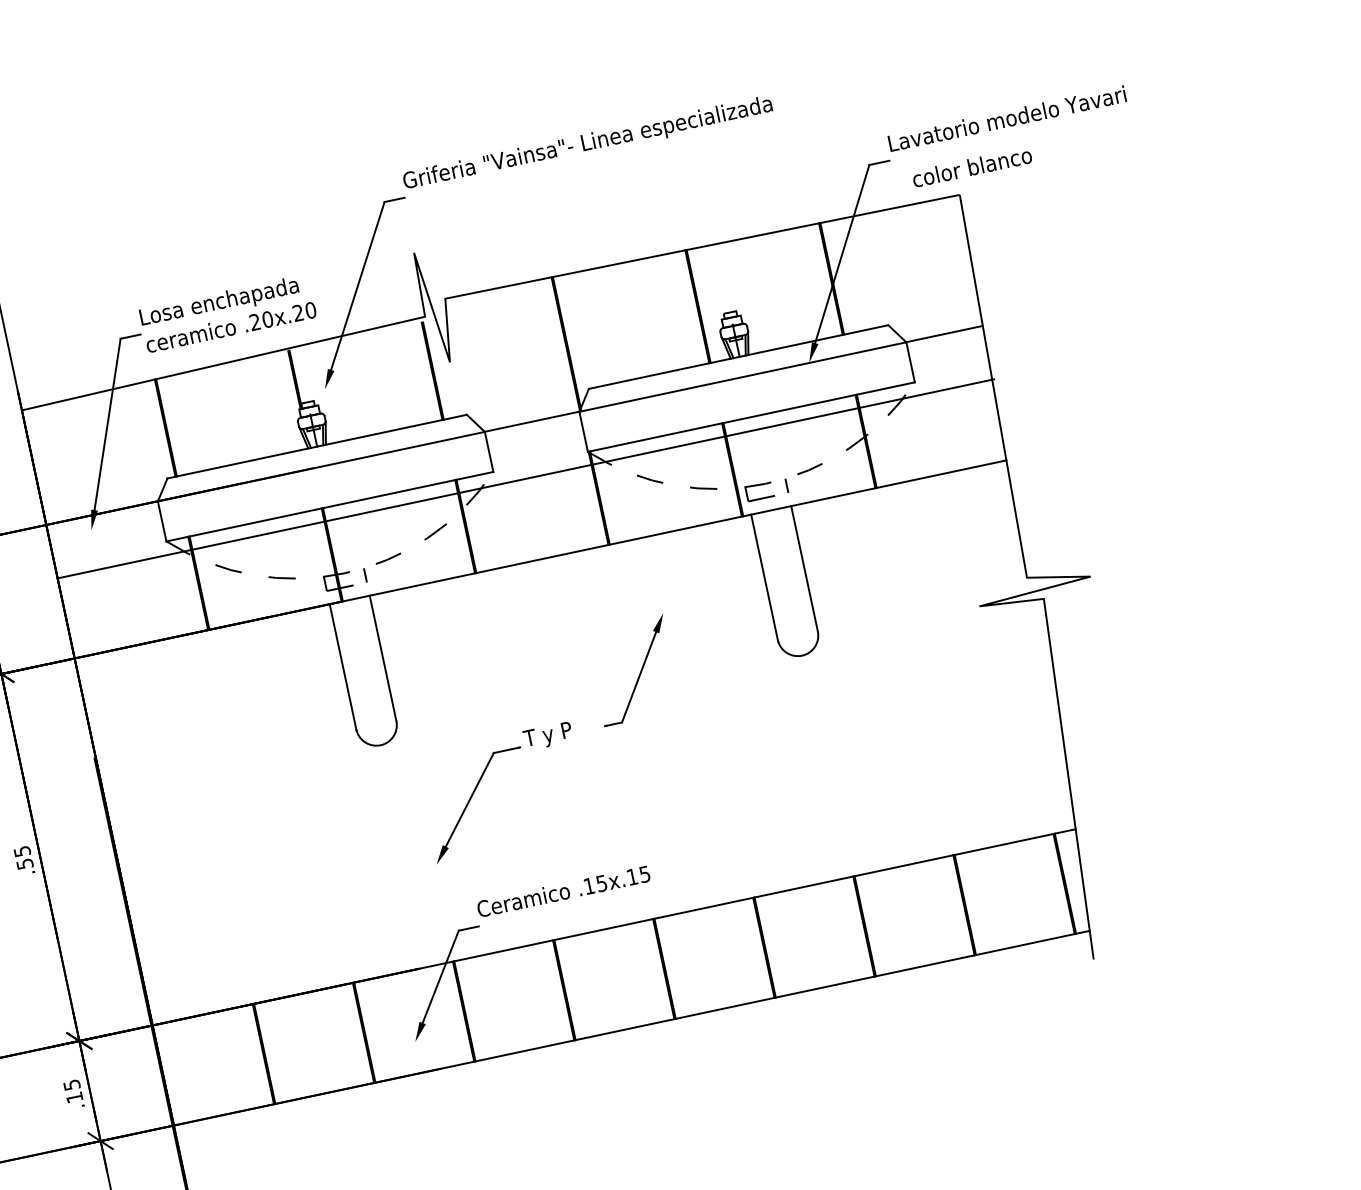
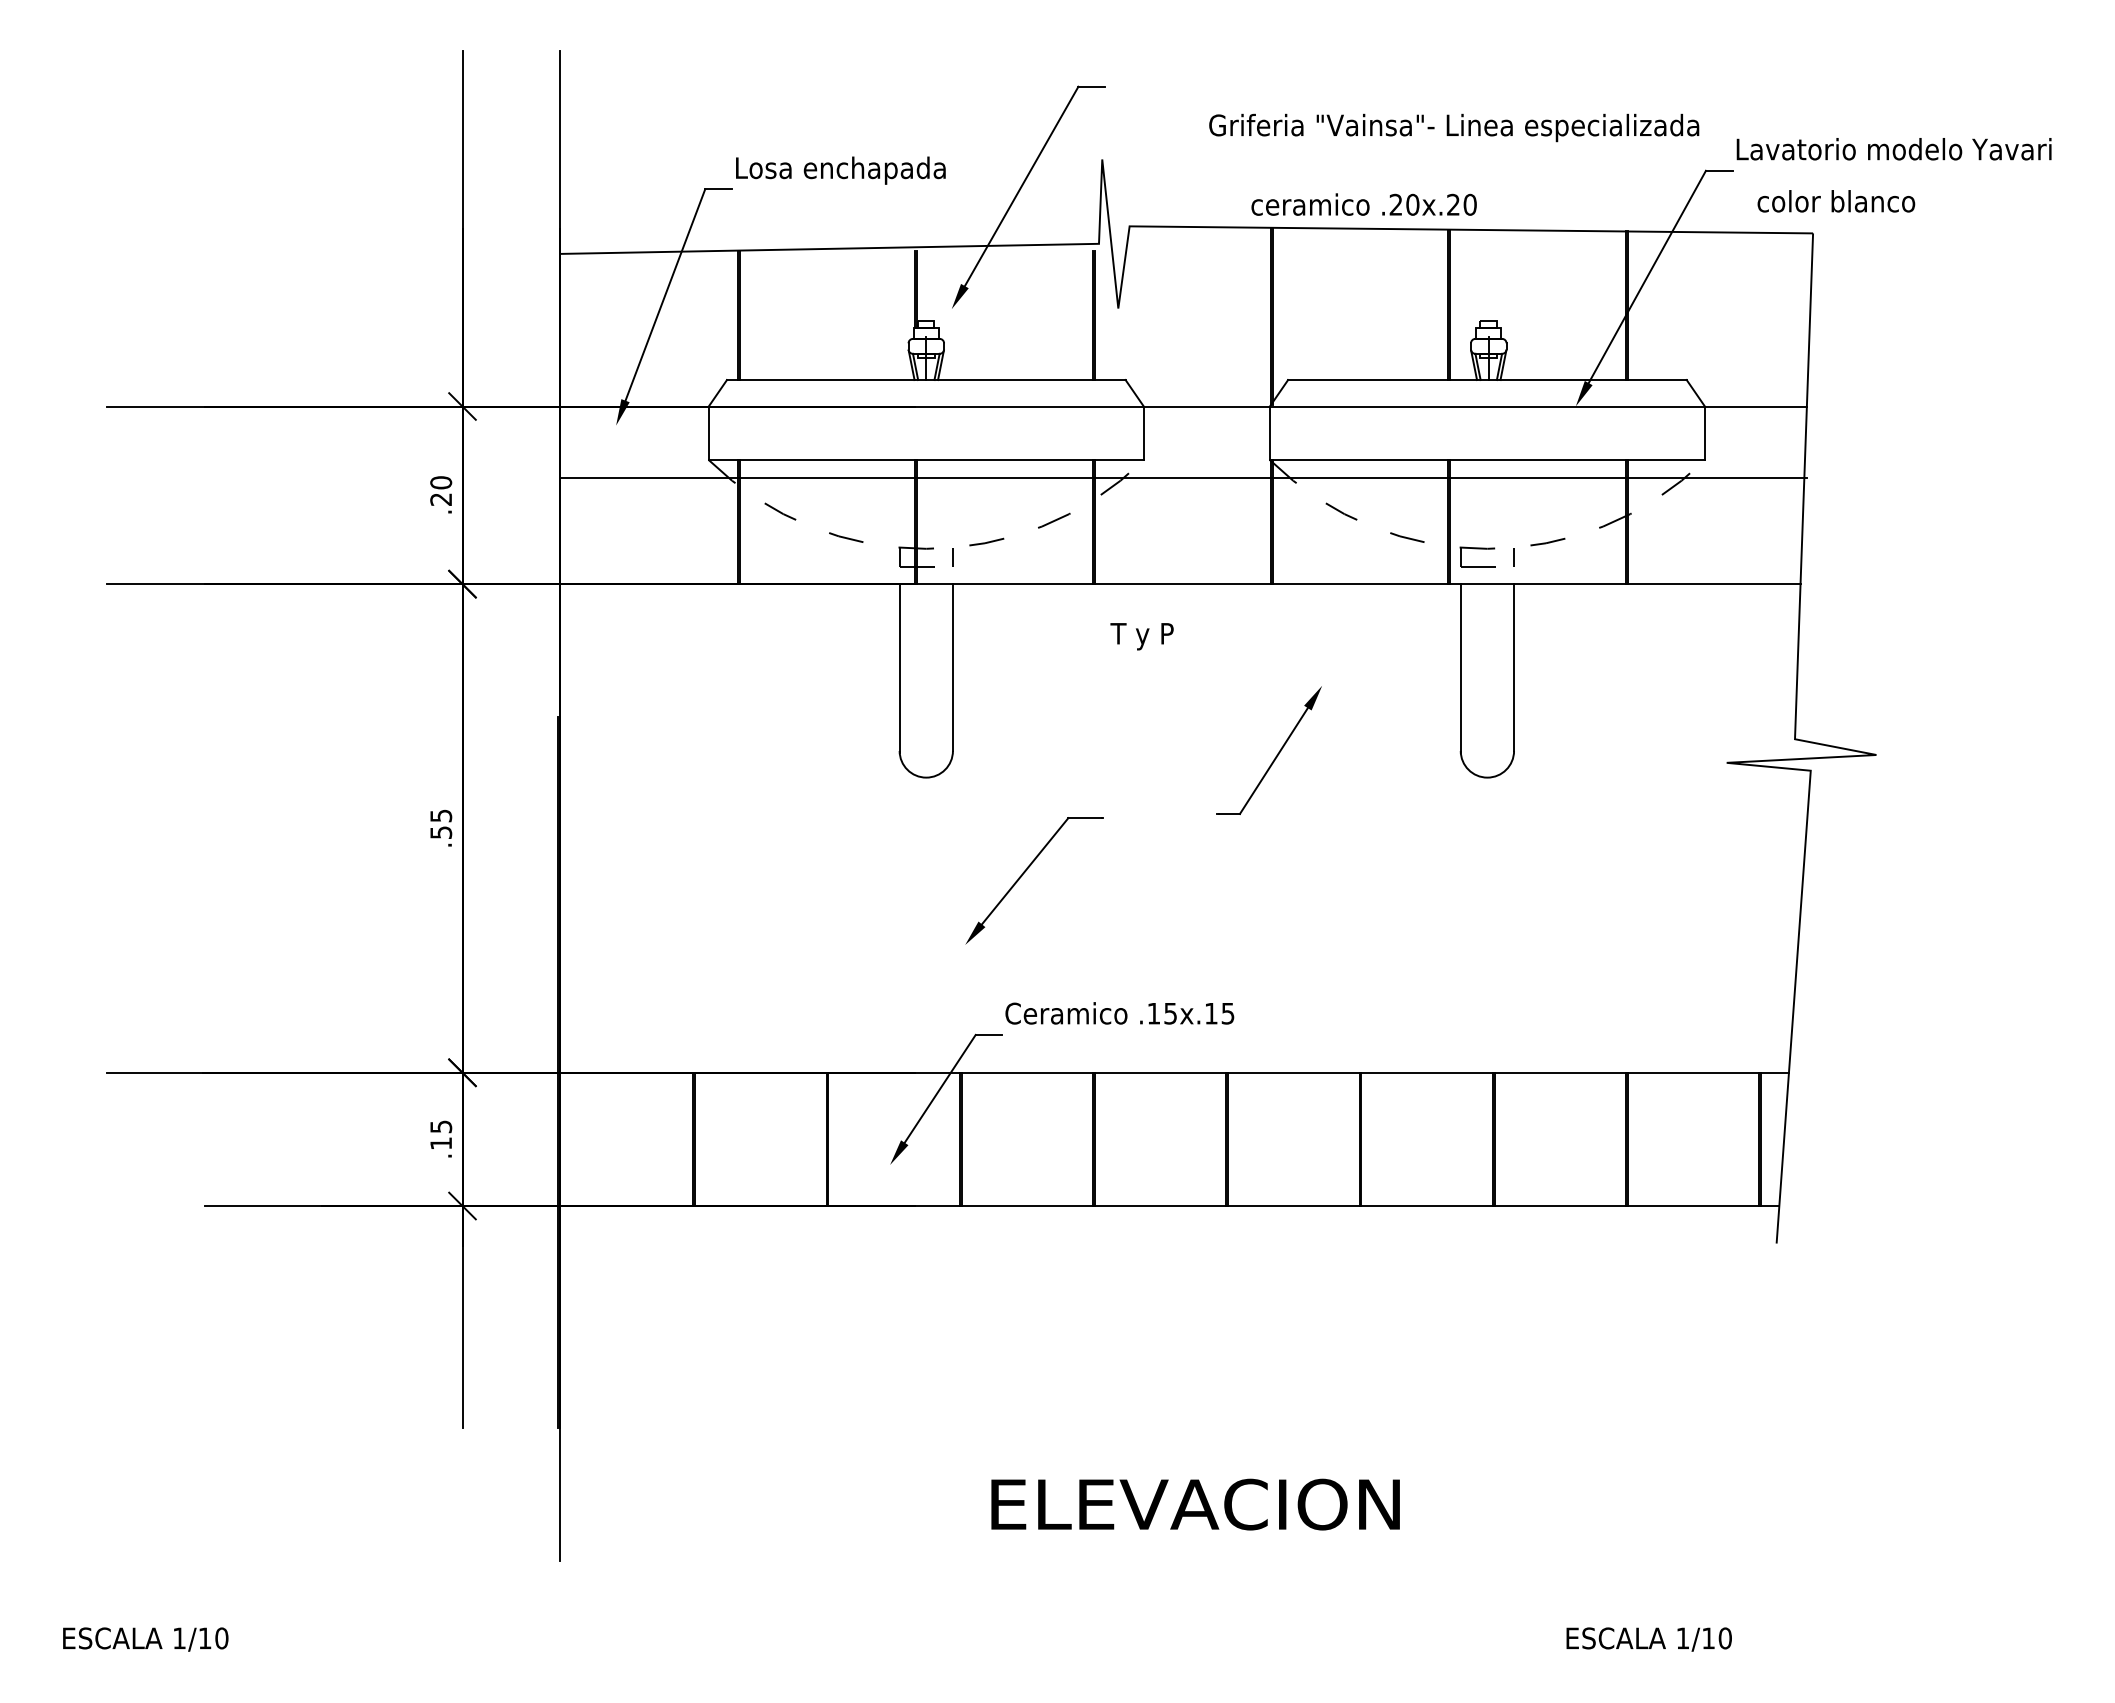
text: (588, 143) -> (1454, 127), moved
text: (230, 327) -> (1363, 204), moved
text: (547, 736) -> (1141, 636), moved

